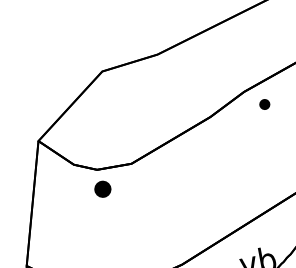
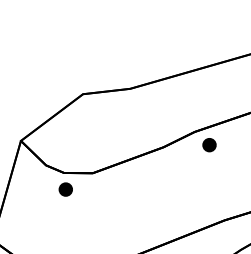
part: (264, 104) -> (209, 145), size x1.67

